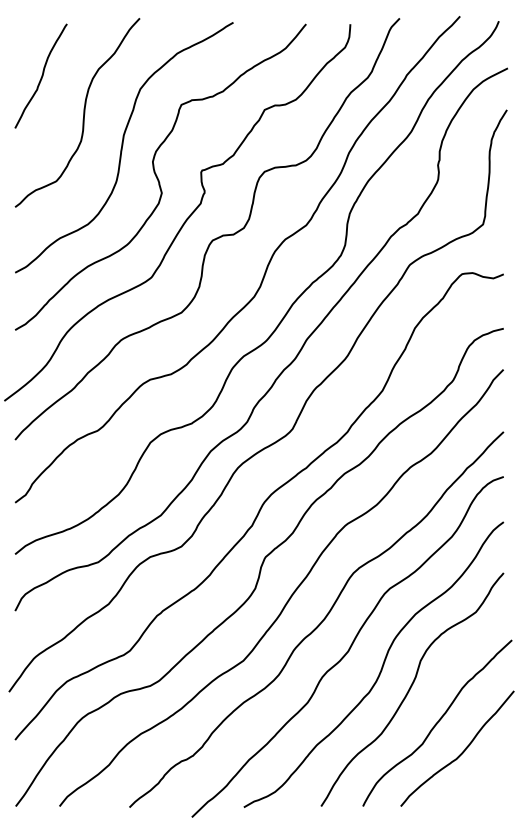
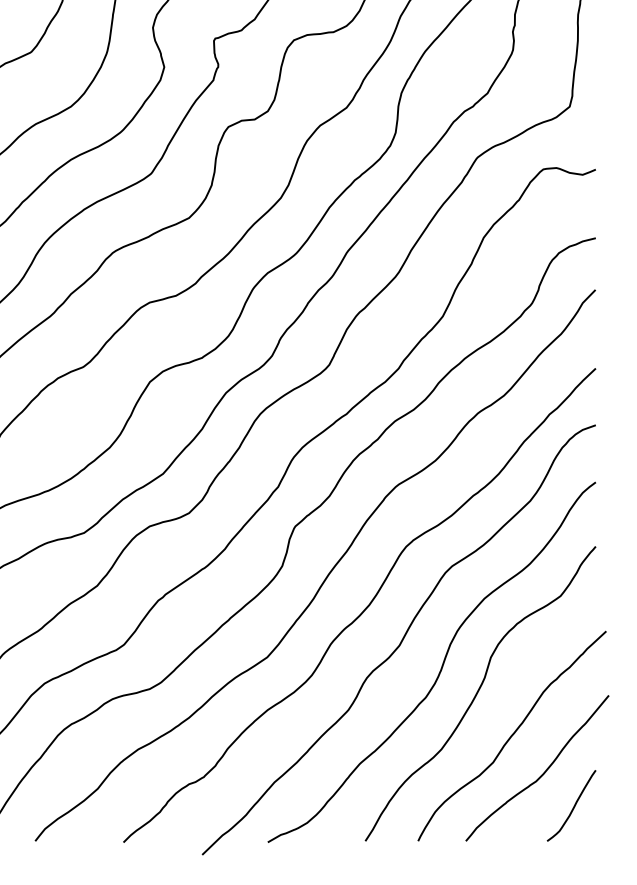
curve: (485, 779) -> (572, 807), added

